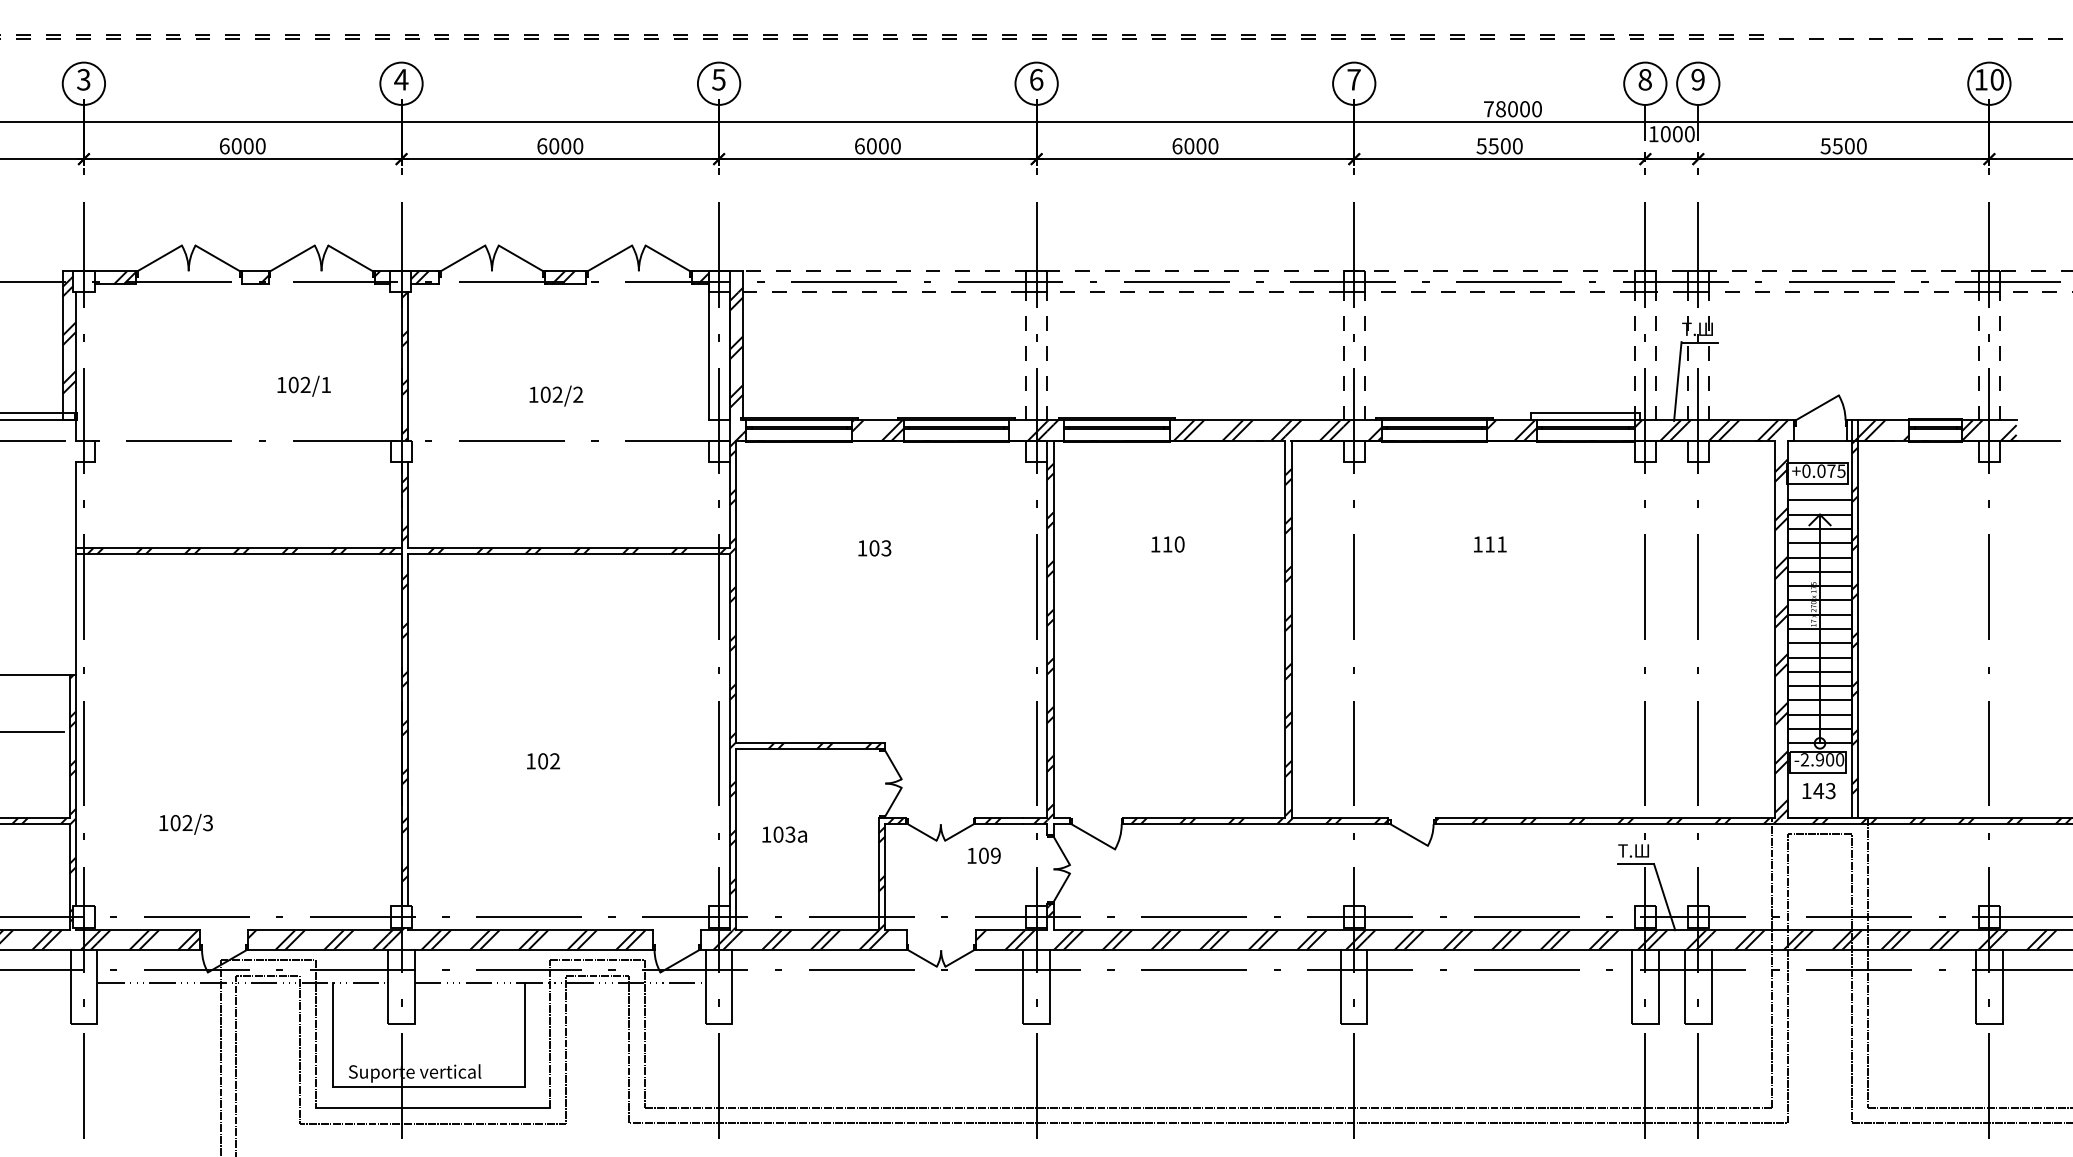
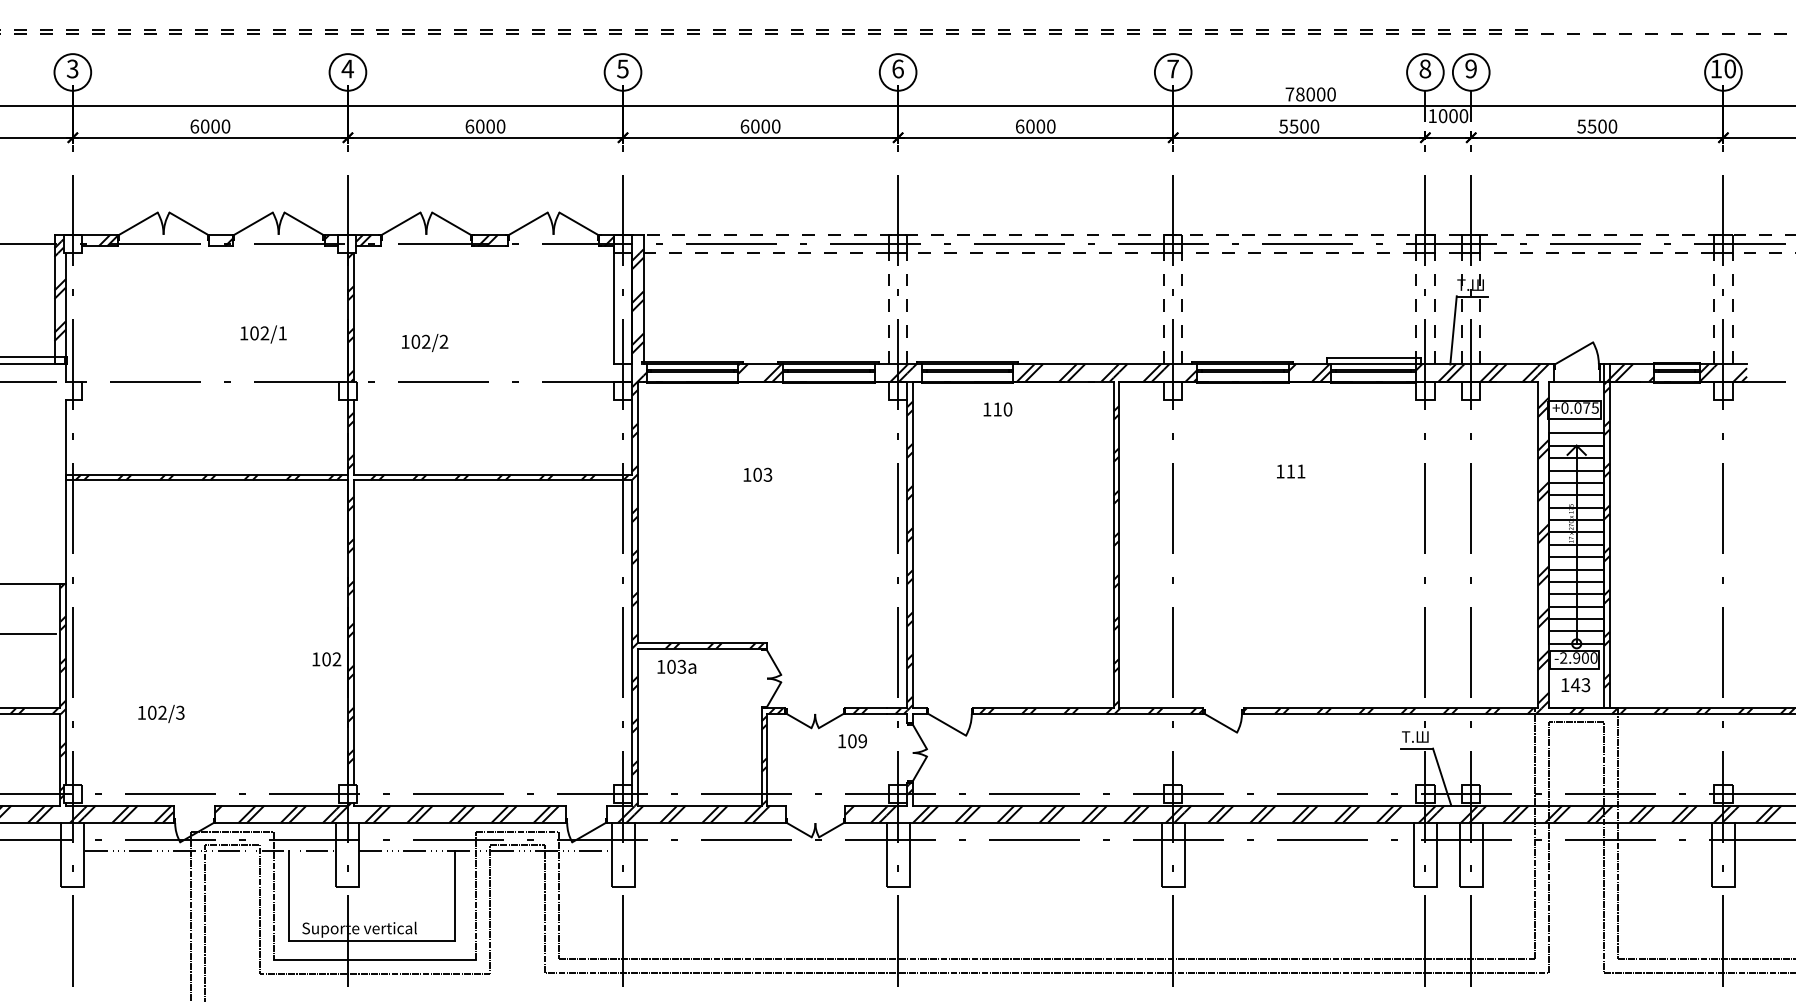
text: (556, 396) -> (425, 343), moved
text: (1167, 544) -> (997, 409), moved
text: (542, 761) -> (326, 659), moved
text: (784, 834) -> (676, 666), moved

